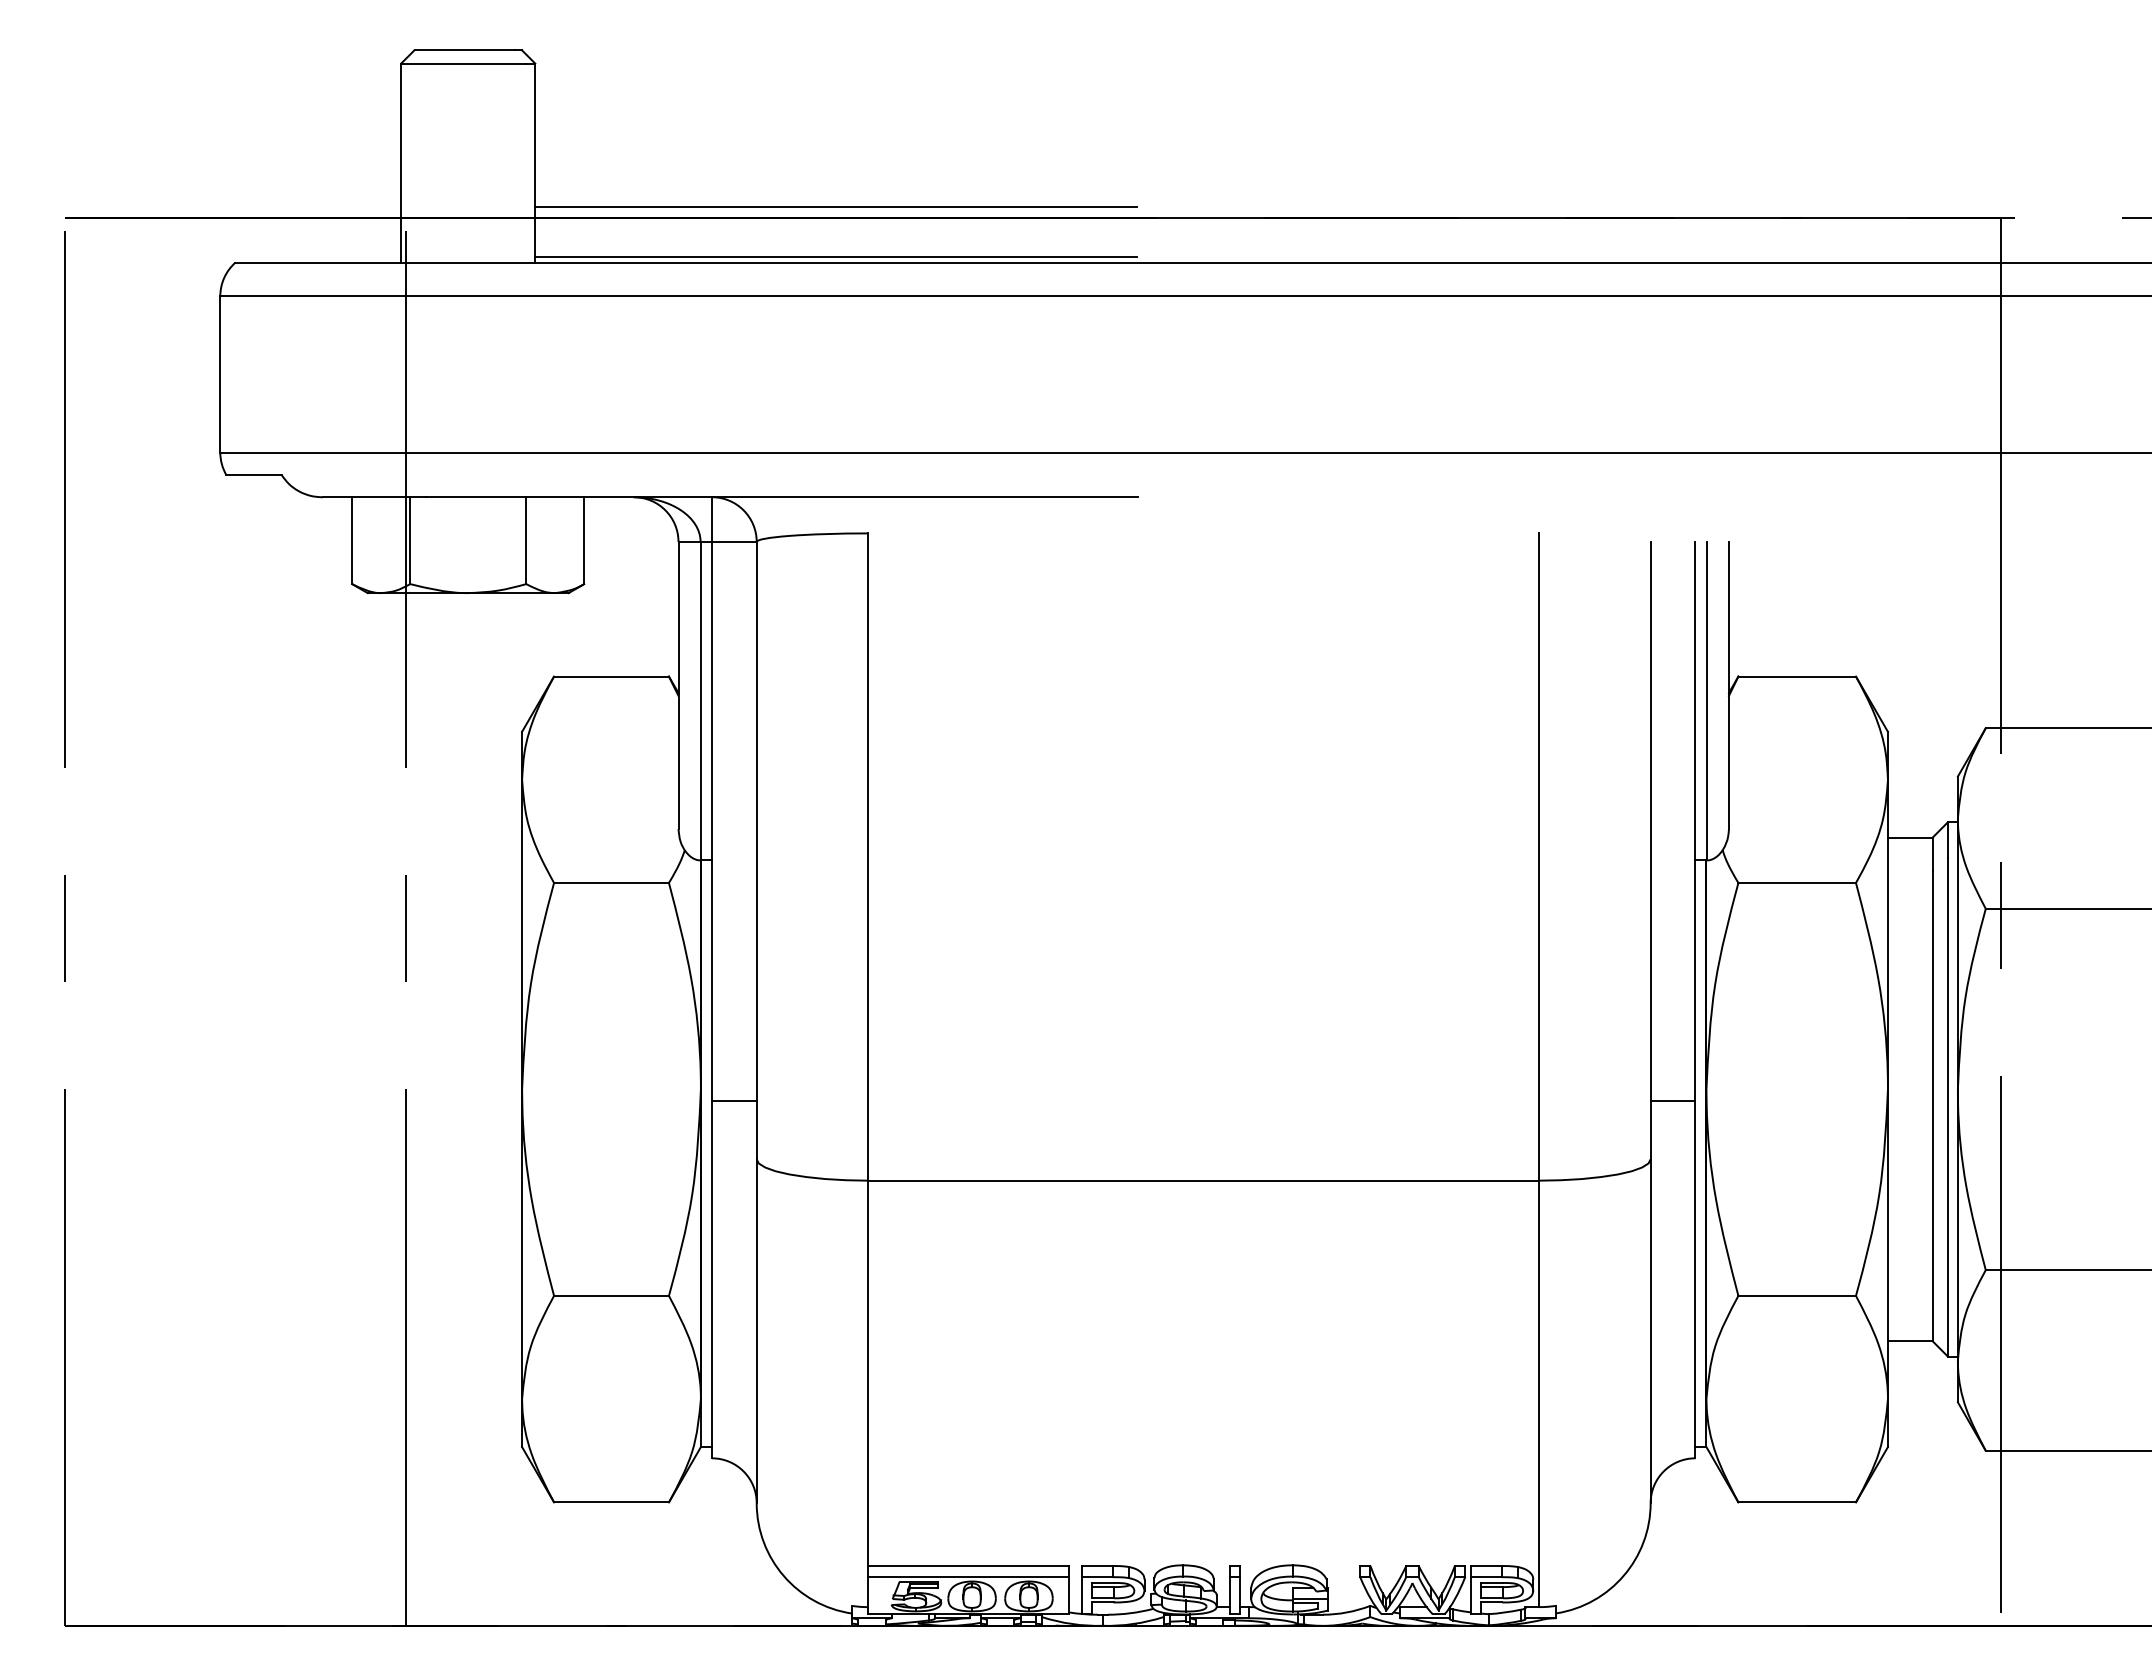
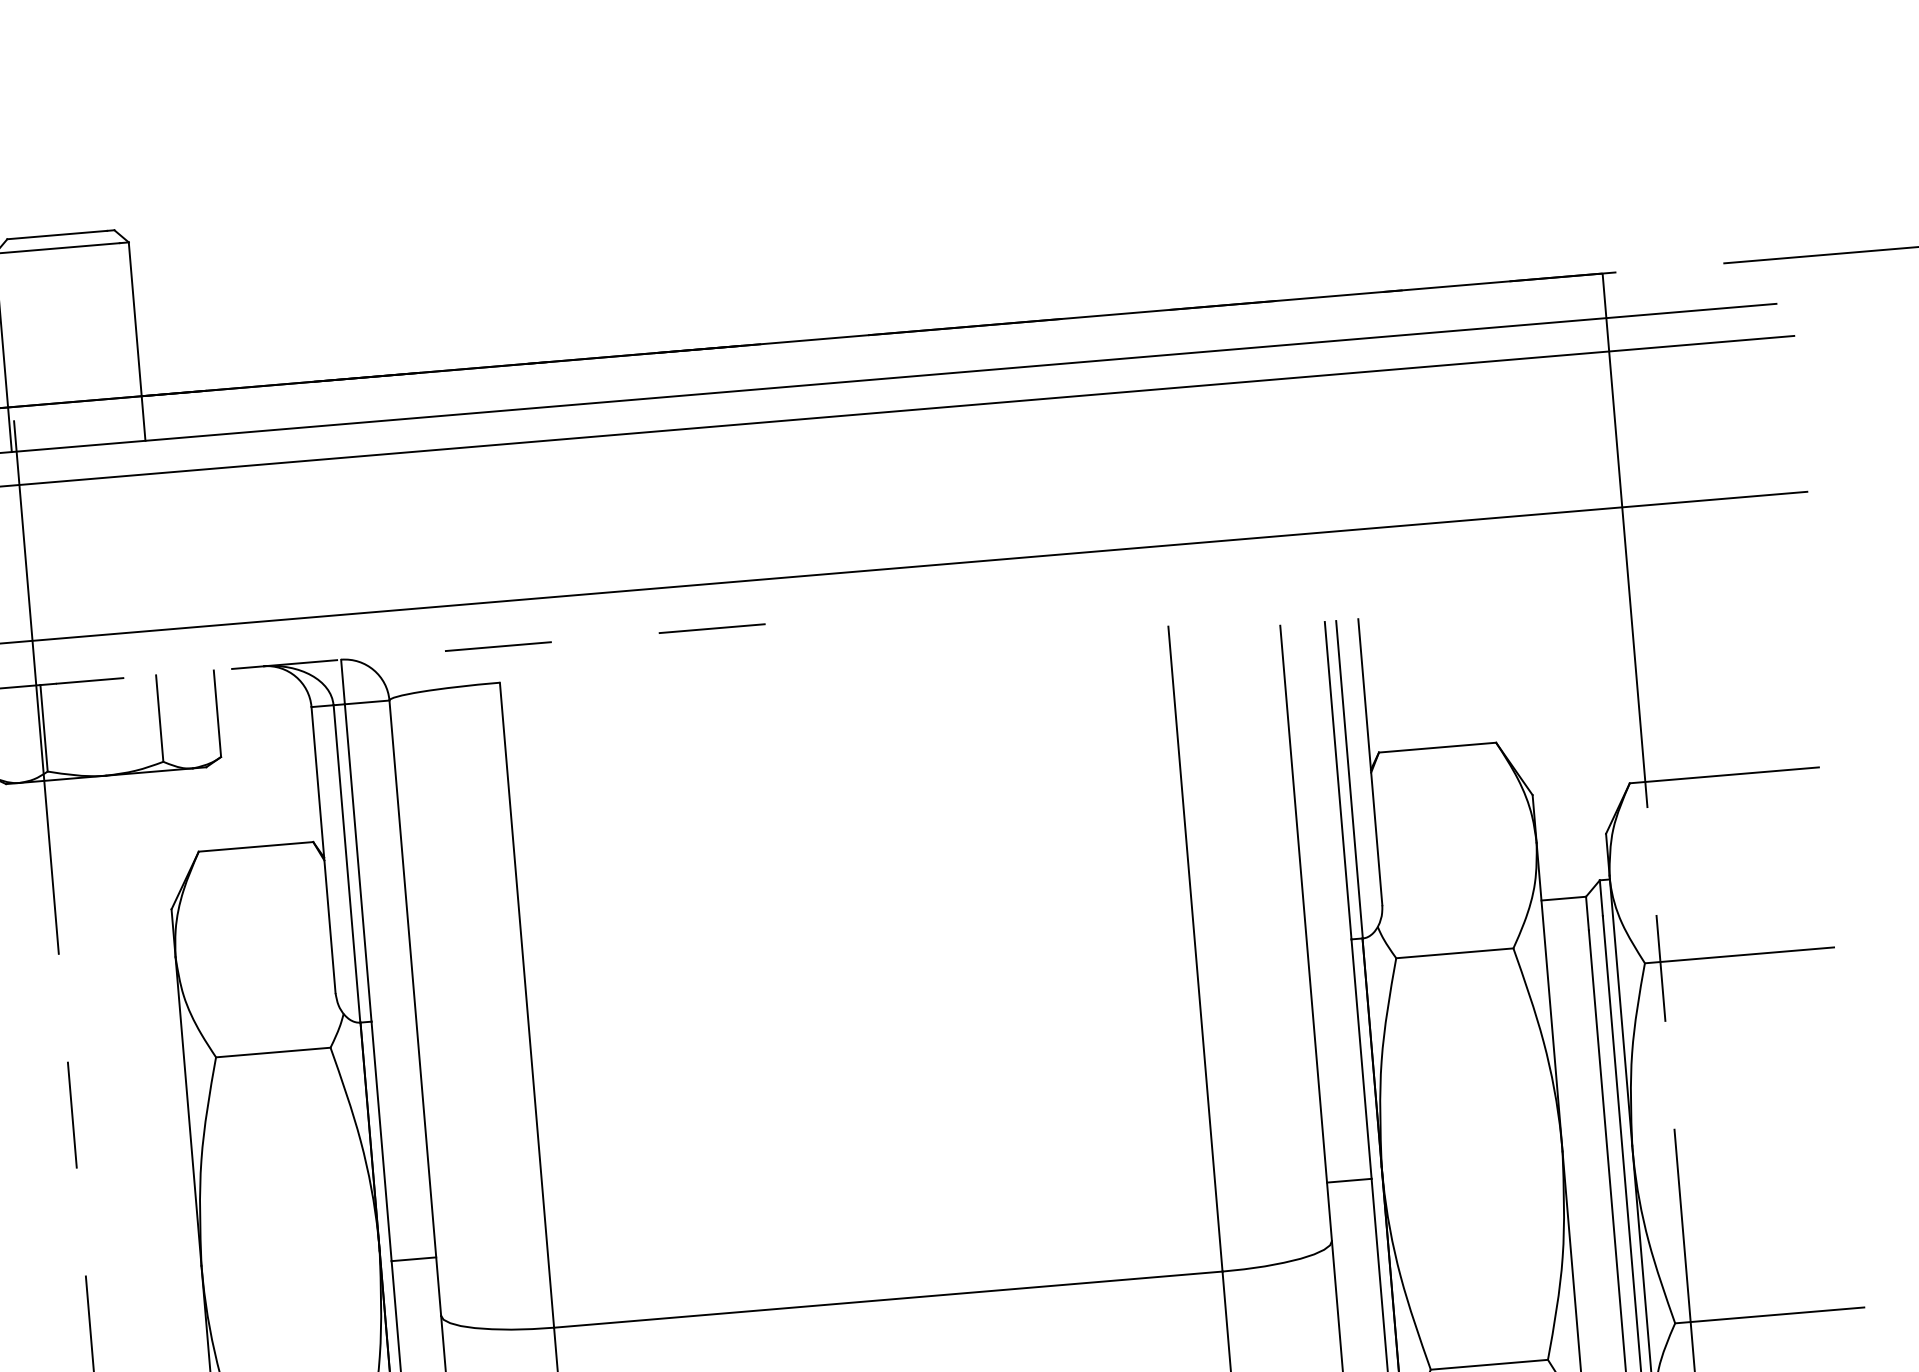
line: (835, 206) -> (439, 359), removed
line: (835, 257) -> (444, 410), removed
line: (781, 497) -> (410, 654), solid -> dashed

